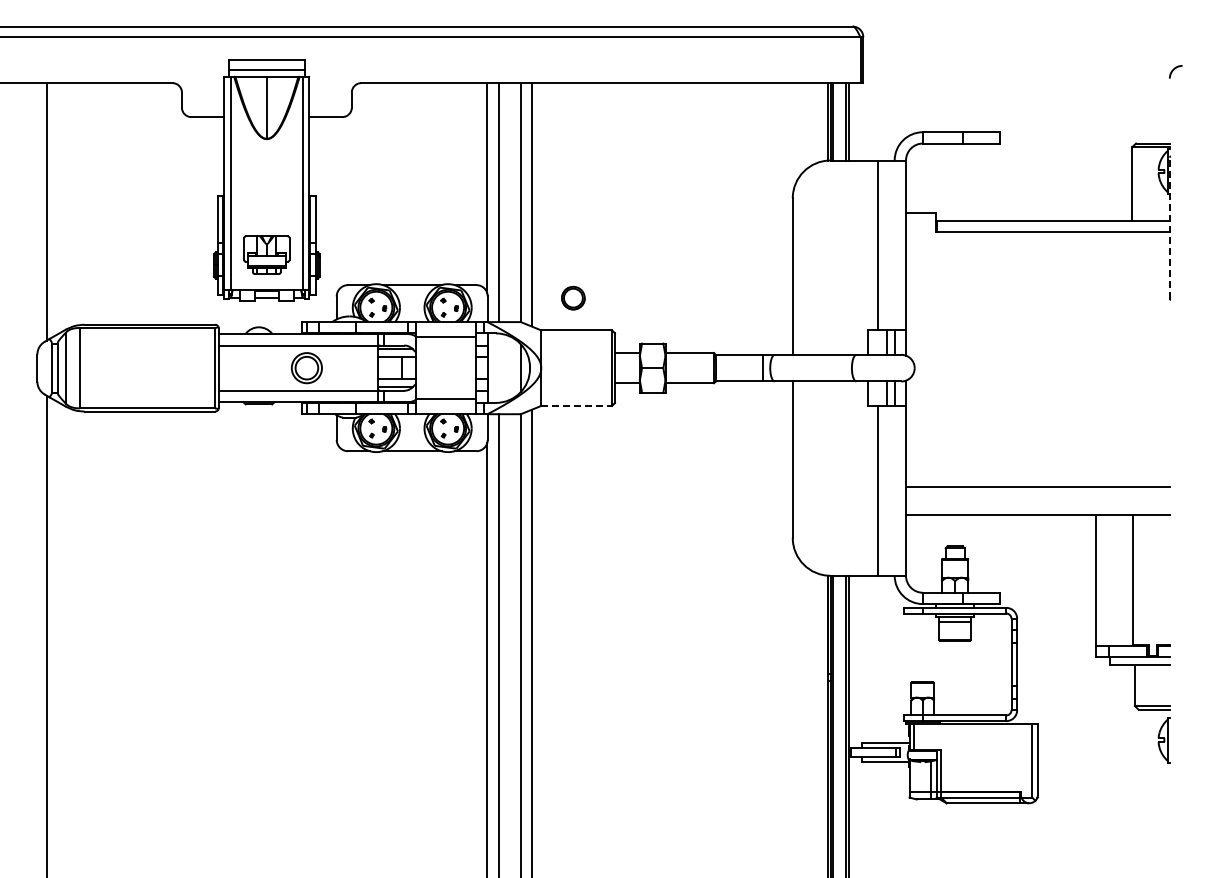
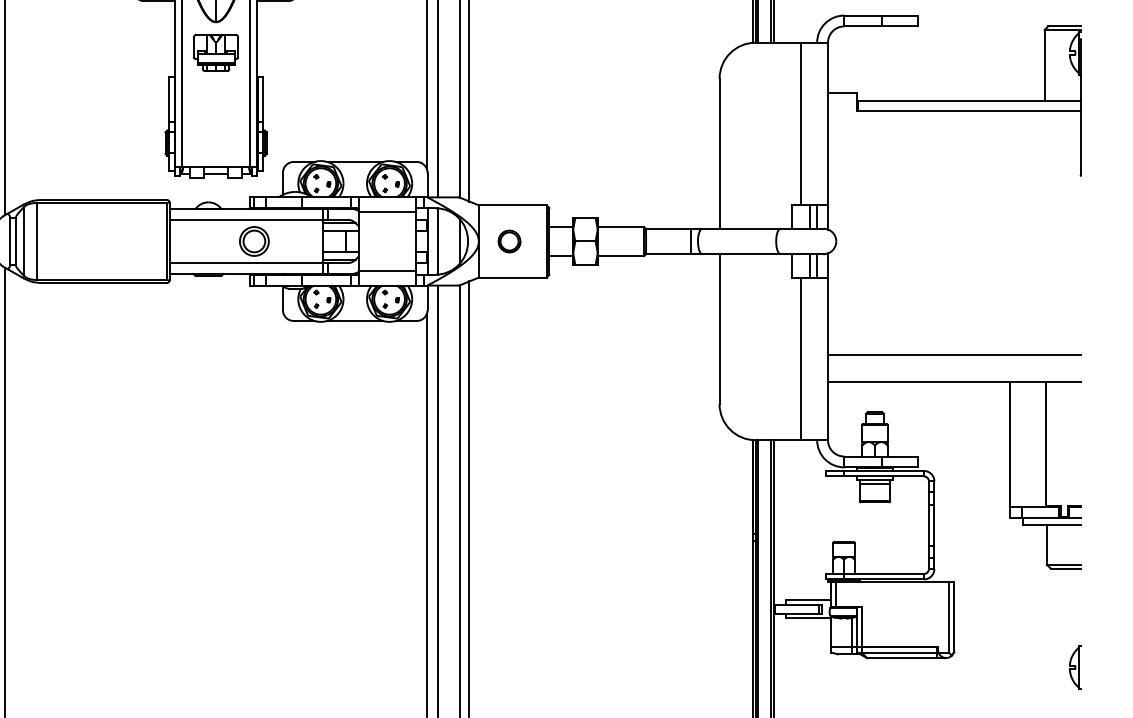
line: (1169, 228) -> (1080, 107), dashed -> solid
part: (266, 254) -> (215, 52), moved
part: (573, 297) -> (509, 240), moved
line: (498, 367) -> (437, 240), added
line: (577, 405) -> (513, 277), dashed -> solid
part: (1163, 740) -> (1074, 667), moved

